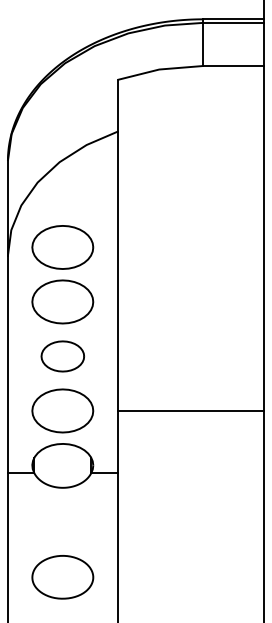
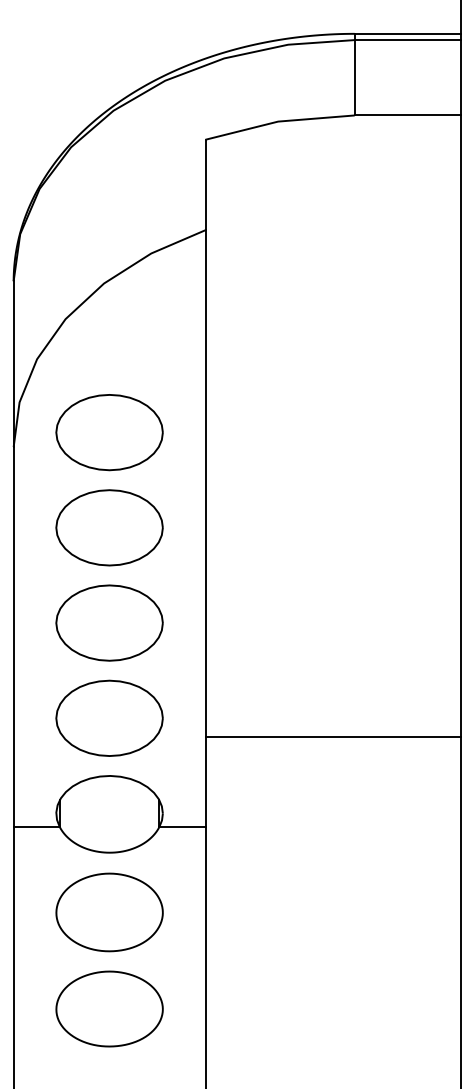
part: (62, 356) -> (109, 623), size x1.43
line: (190, 411) -> (332, 736), moved
part: (62, 521) -> (109, 911), added

